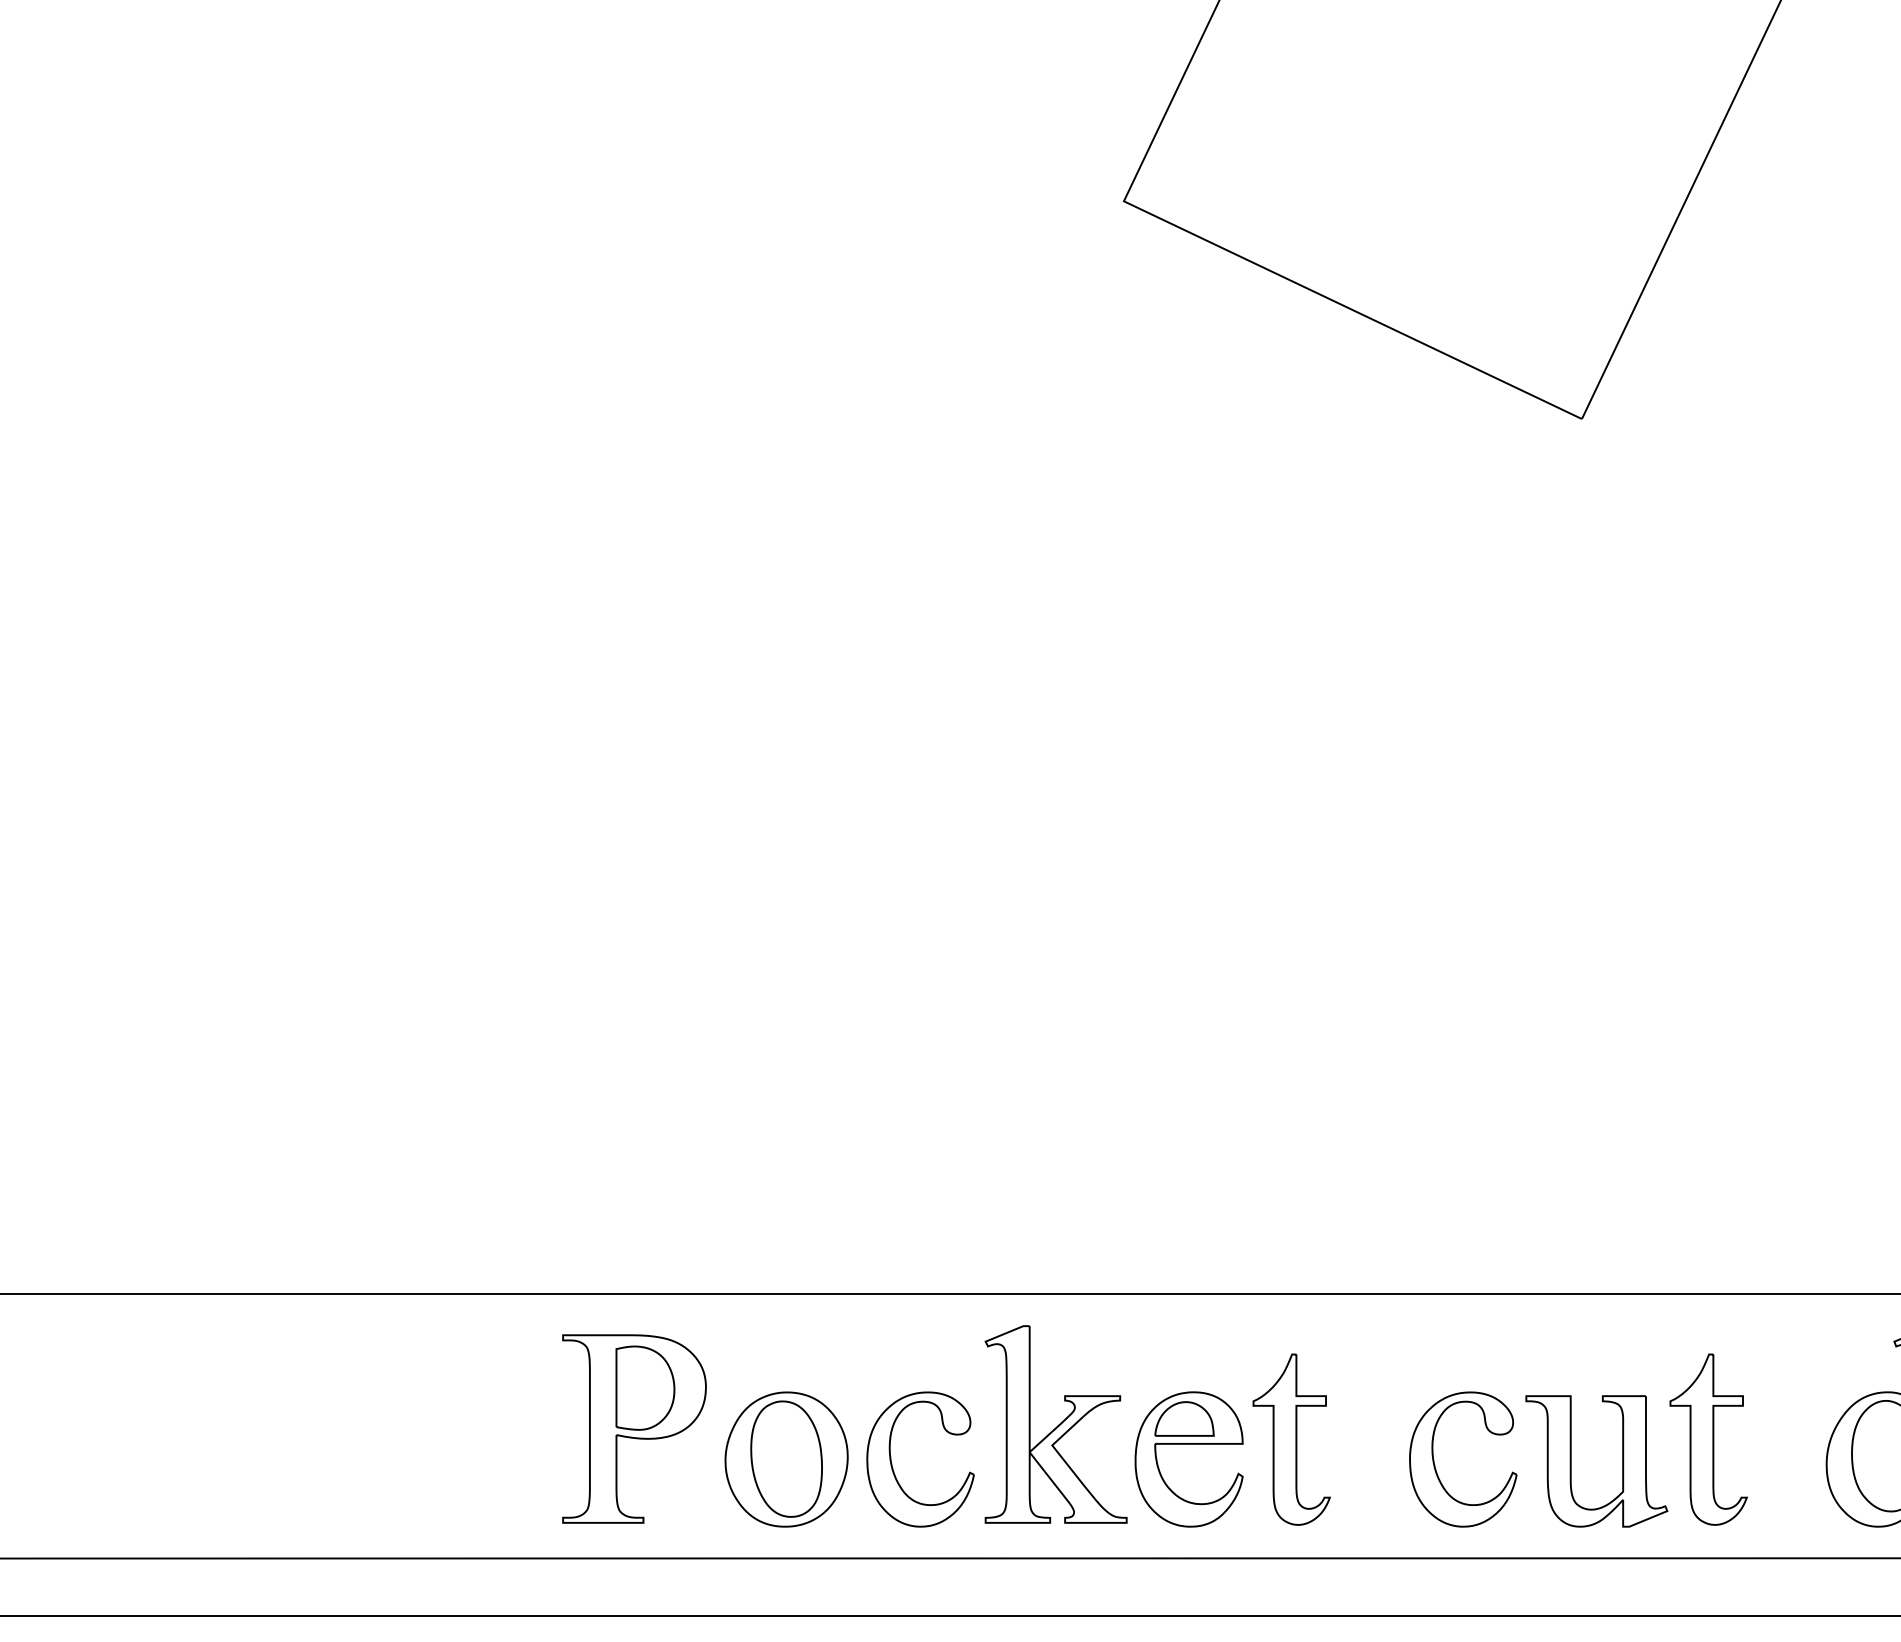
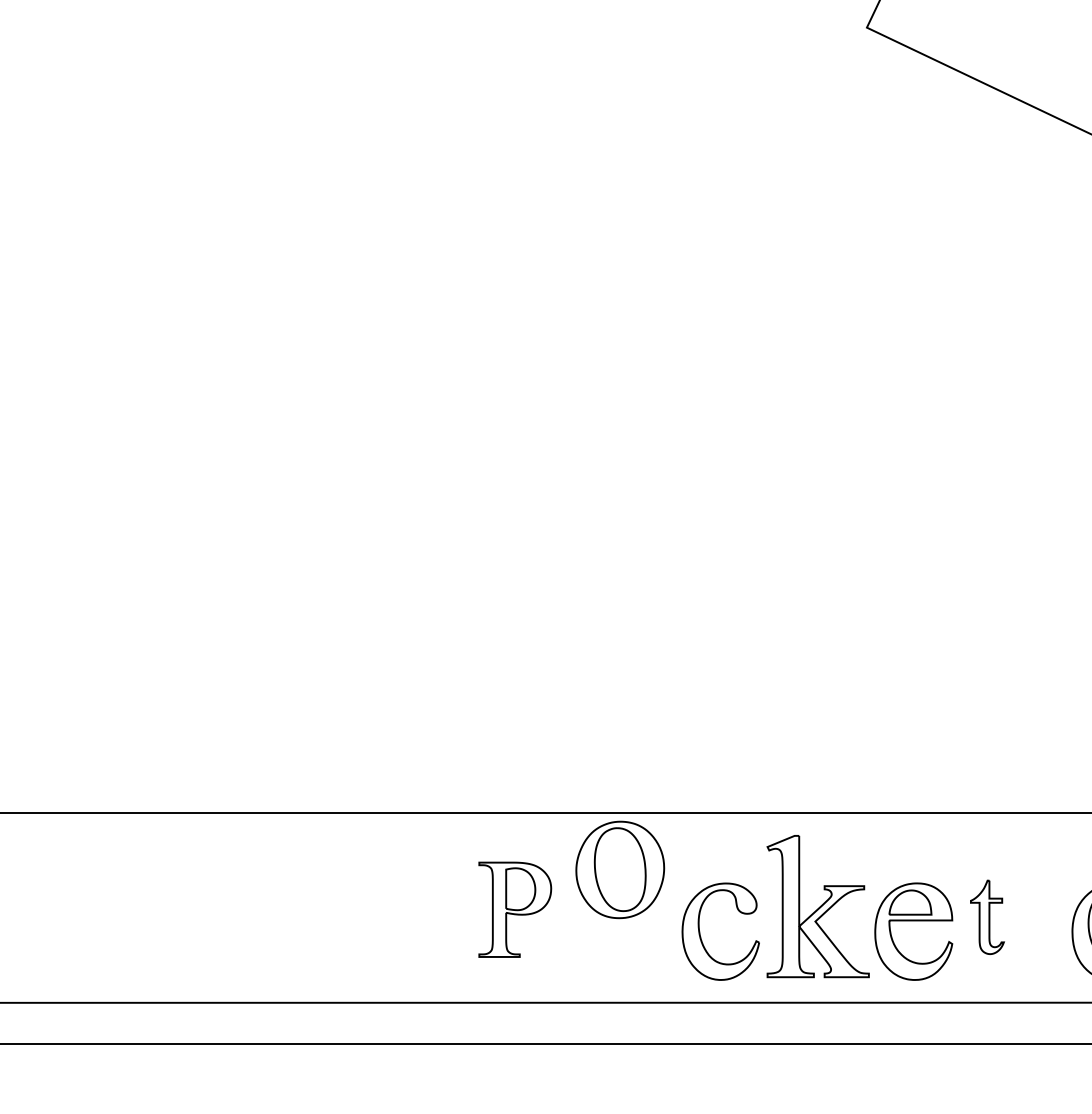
part: (634, 1428) -> (515, 909), size x0.7
part: (1291, 1439) -> (987, 917), size x0.6
part: (786, 1459) -> (620, 869), moved

